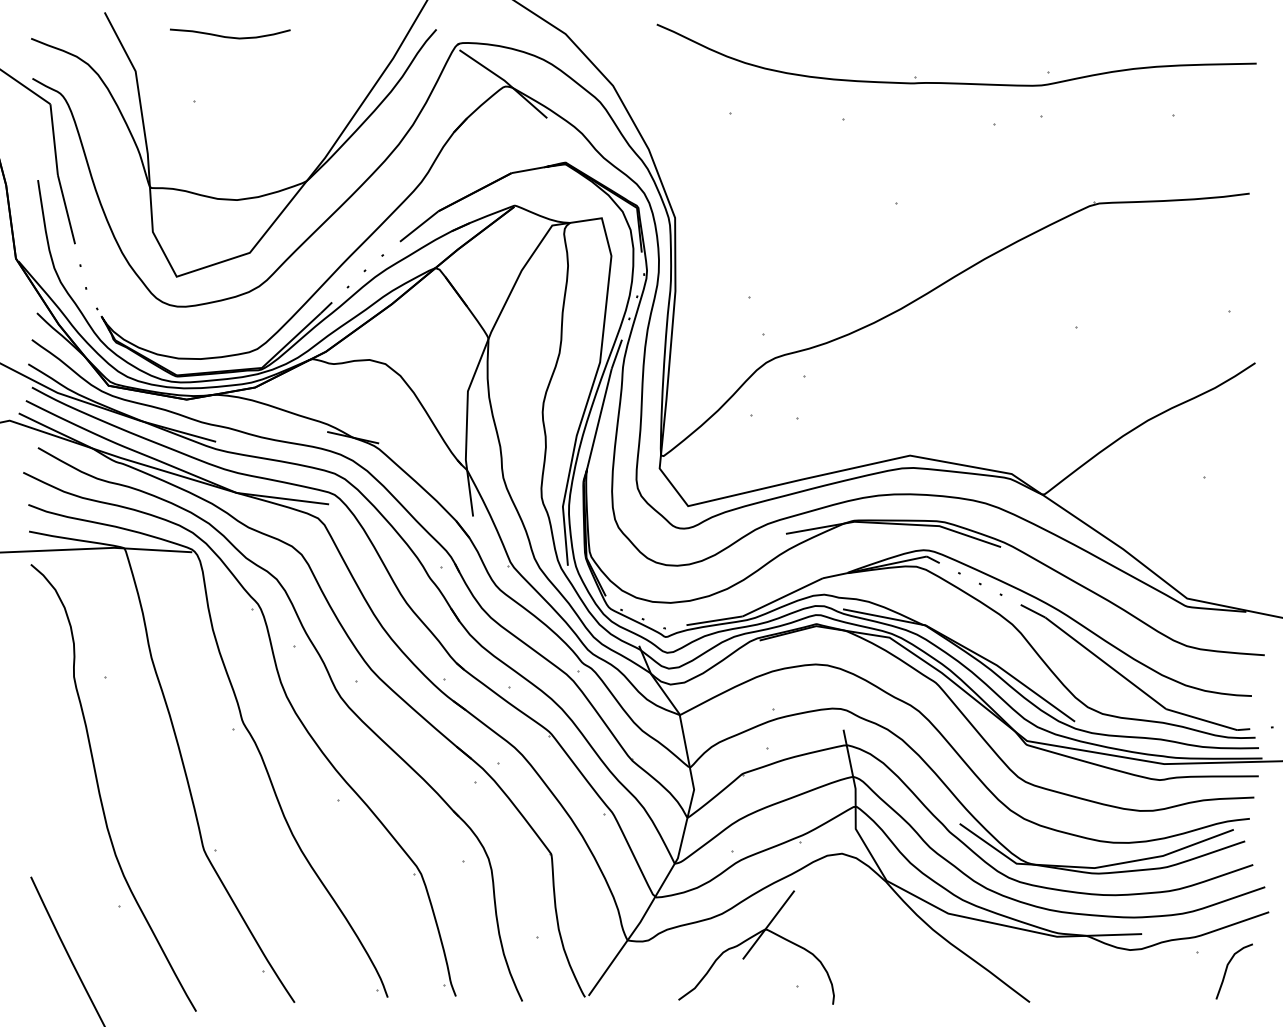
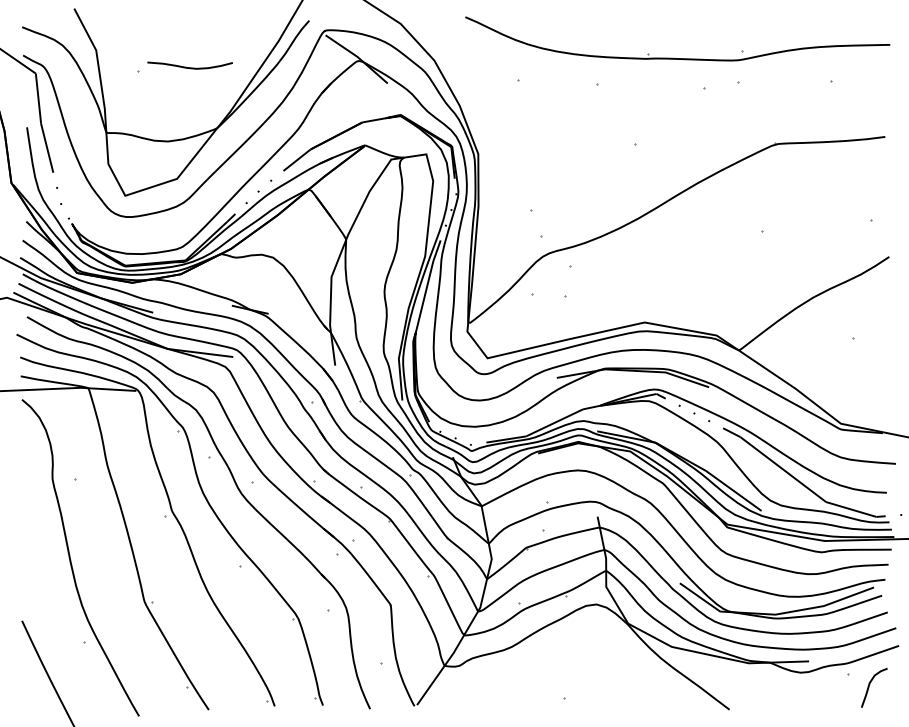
curve: (230, 36) -> (190, 67), moved
part: (756, 947) -> (535, 670), removed

